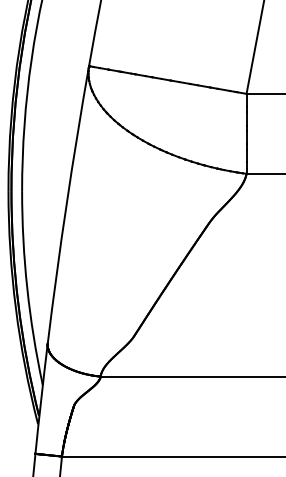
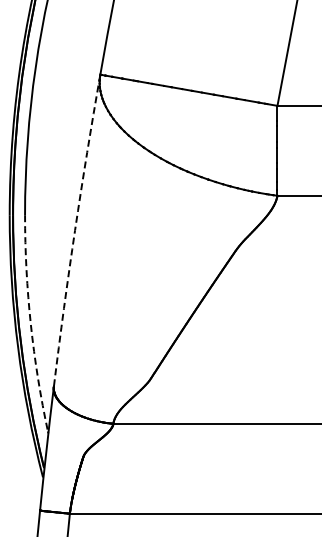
arc: (66, 204) -> (75, 230), solid -> dashed
arc: (26, 288) -> (30, 324), solid -> dashed

